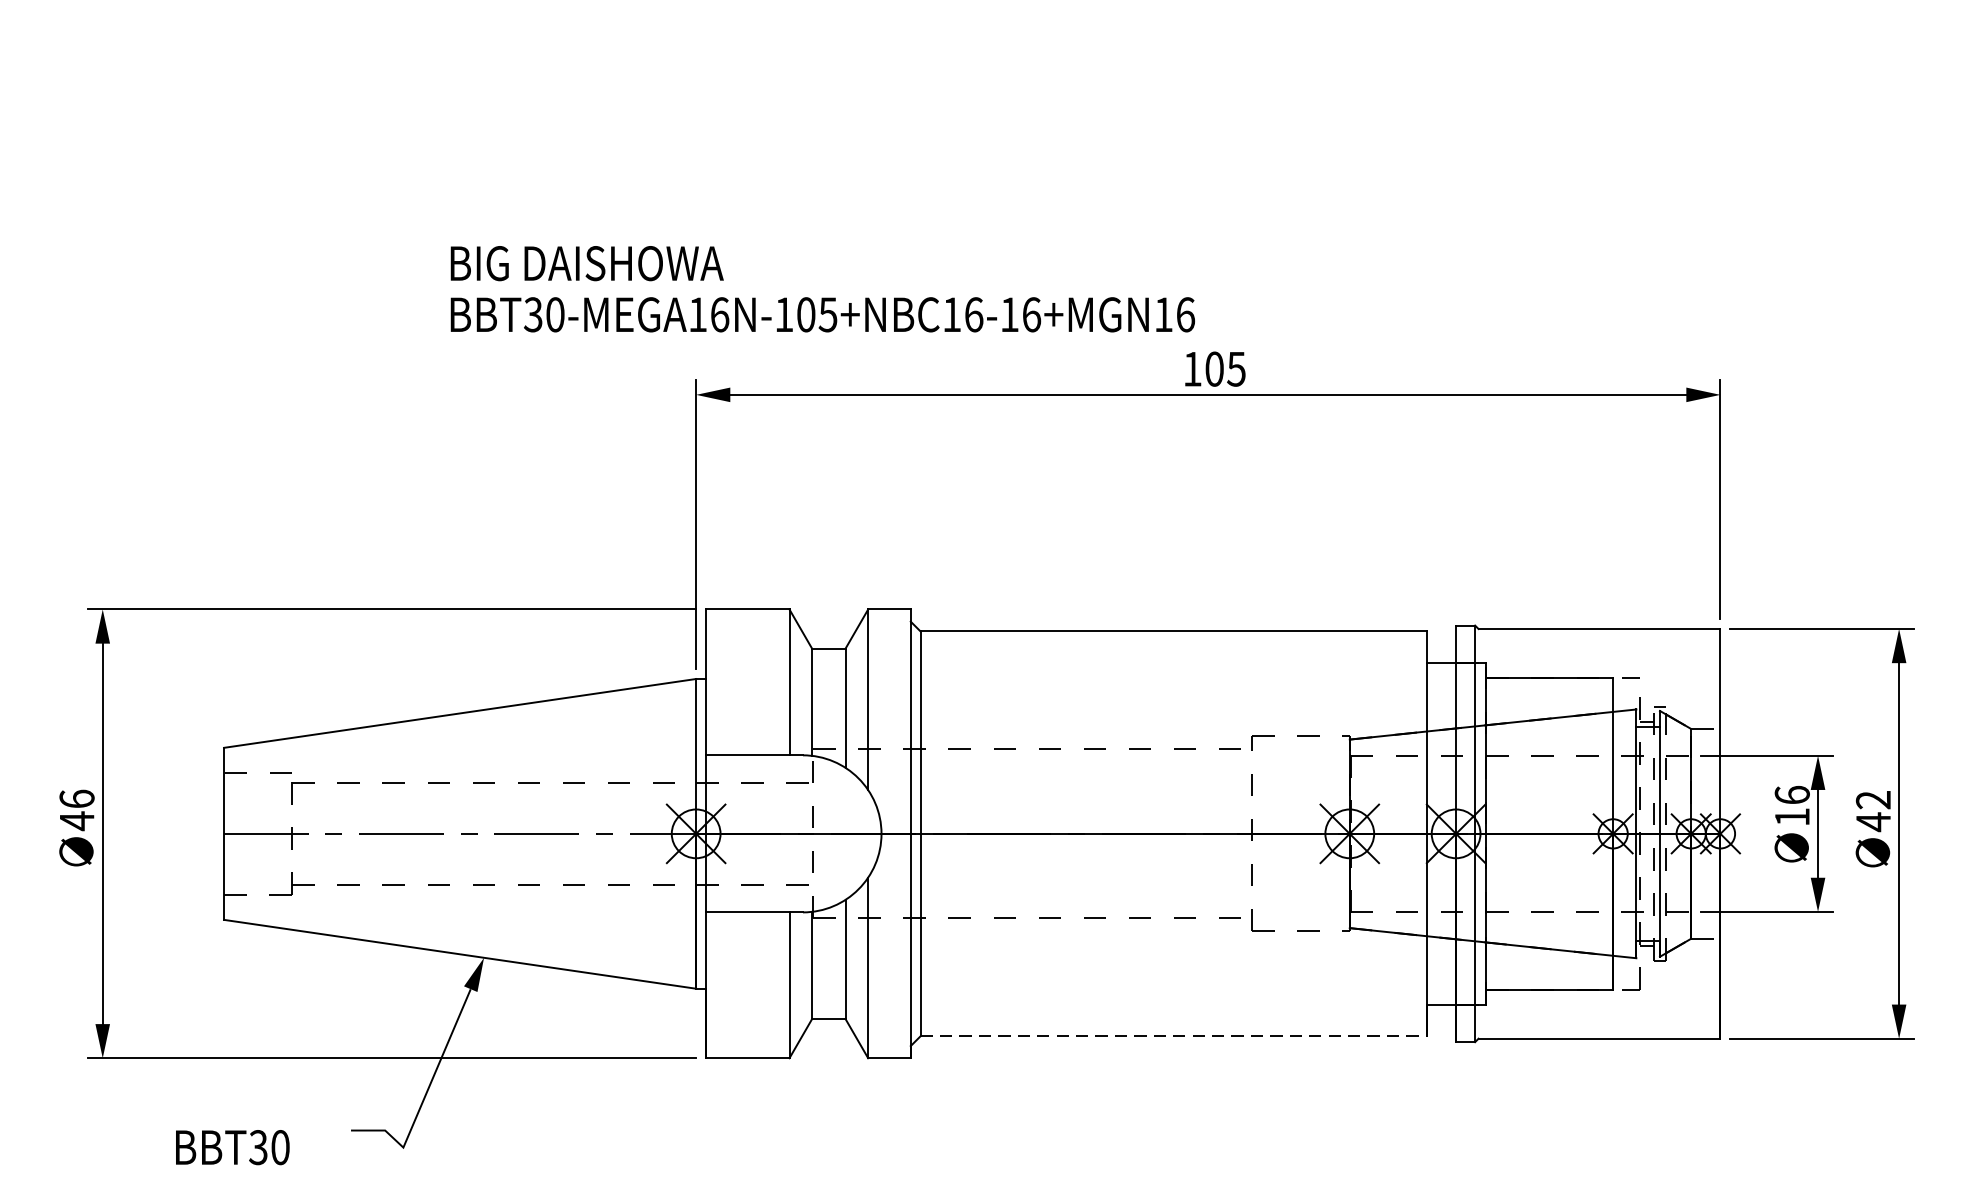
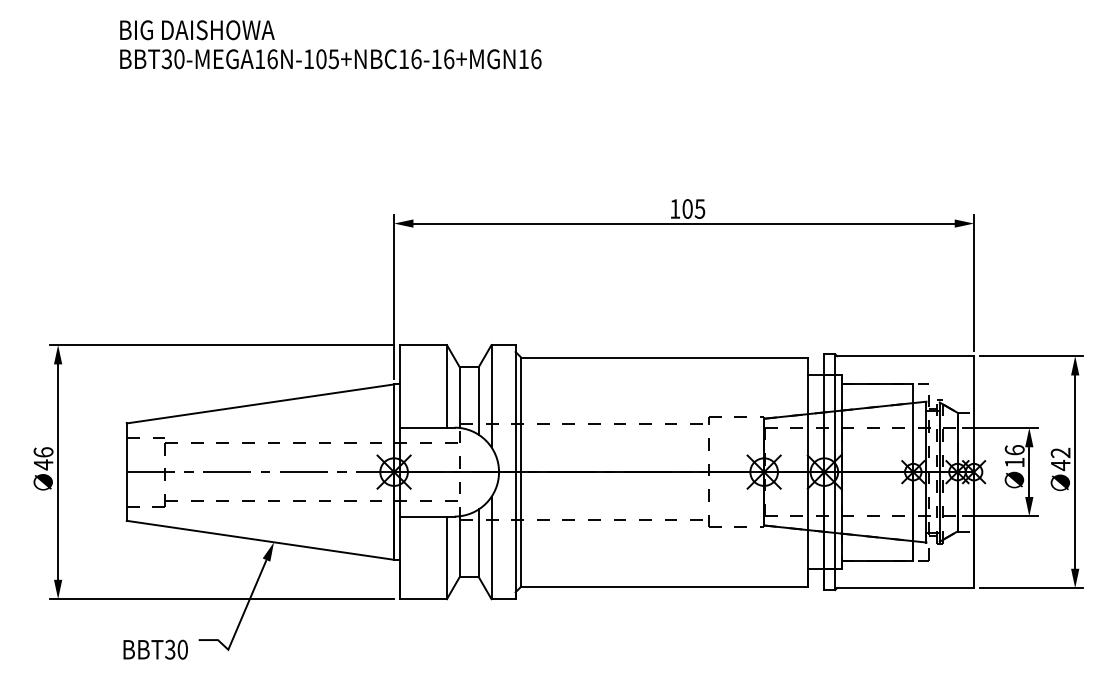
text: (822, 288) -> (330, 44), moved
line: (1173, 1035) -> (664, 586), dashed -> solid
text: (232, 1147) -> (155, 649), moved

